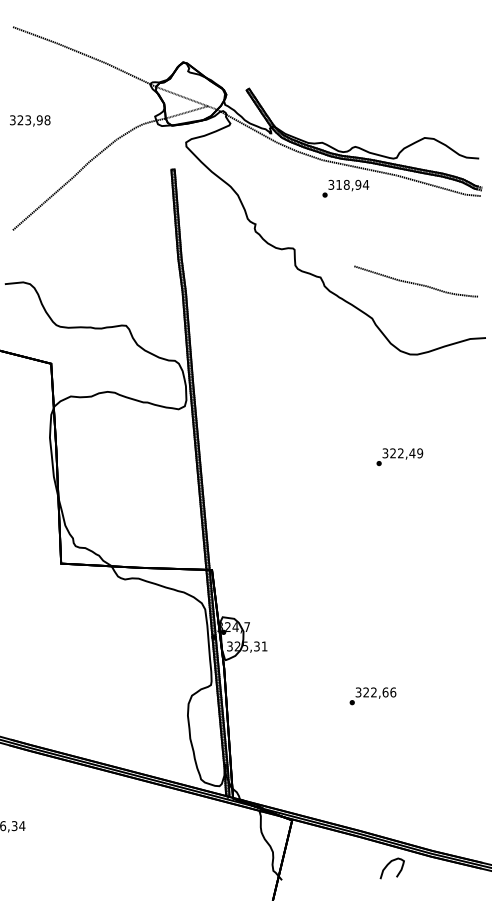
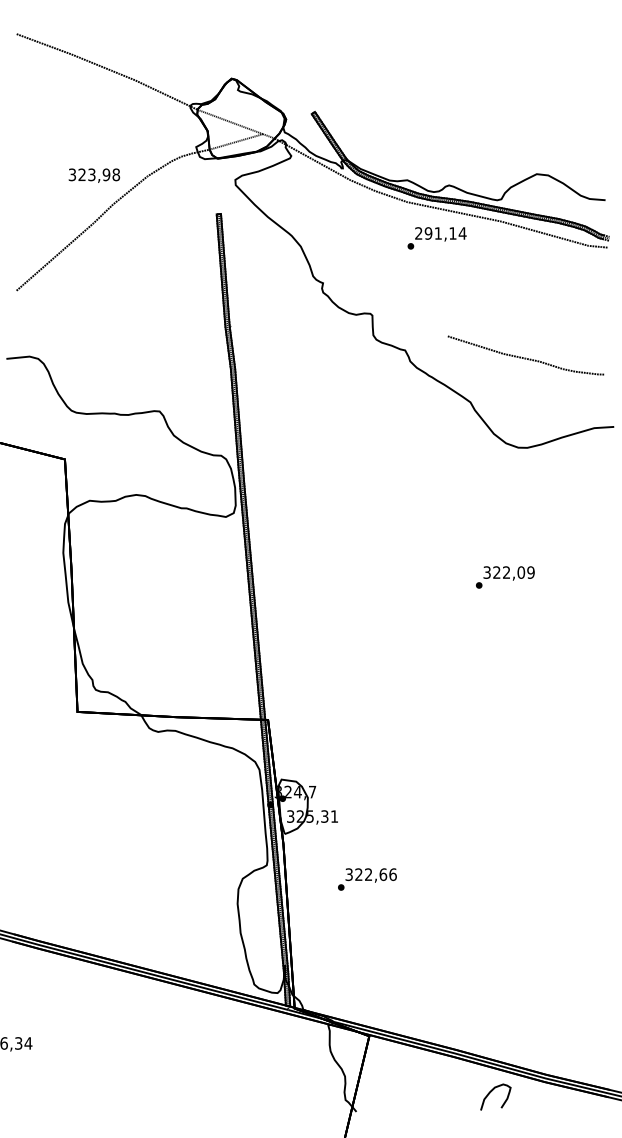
text: (30, 120) -> (94, 175), moved
text: (344, 184) -> (435, 233), 318,94 -> 291,14
text: (412, 453) -> (521, 572), 322,49 -> 322,09
text: (373, 696) -> (367, 879), moved

